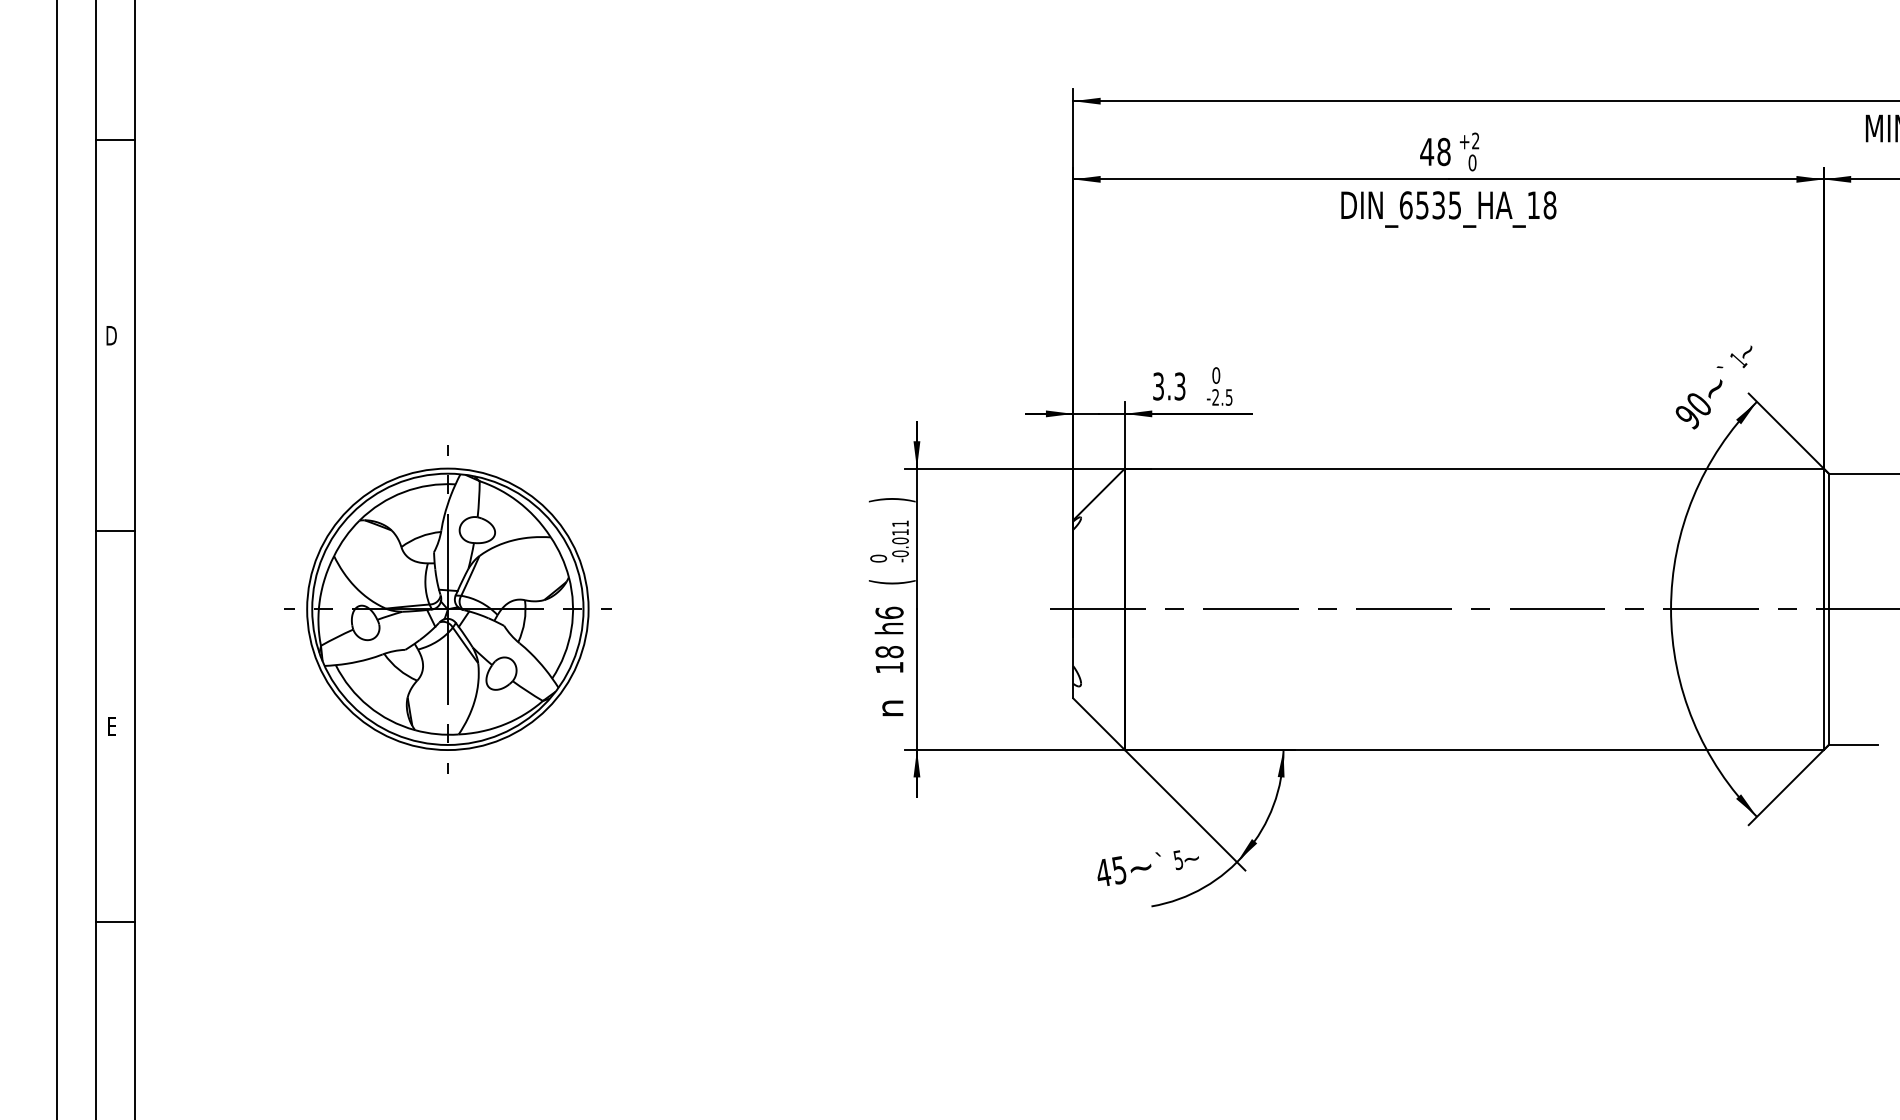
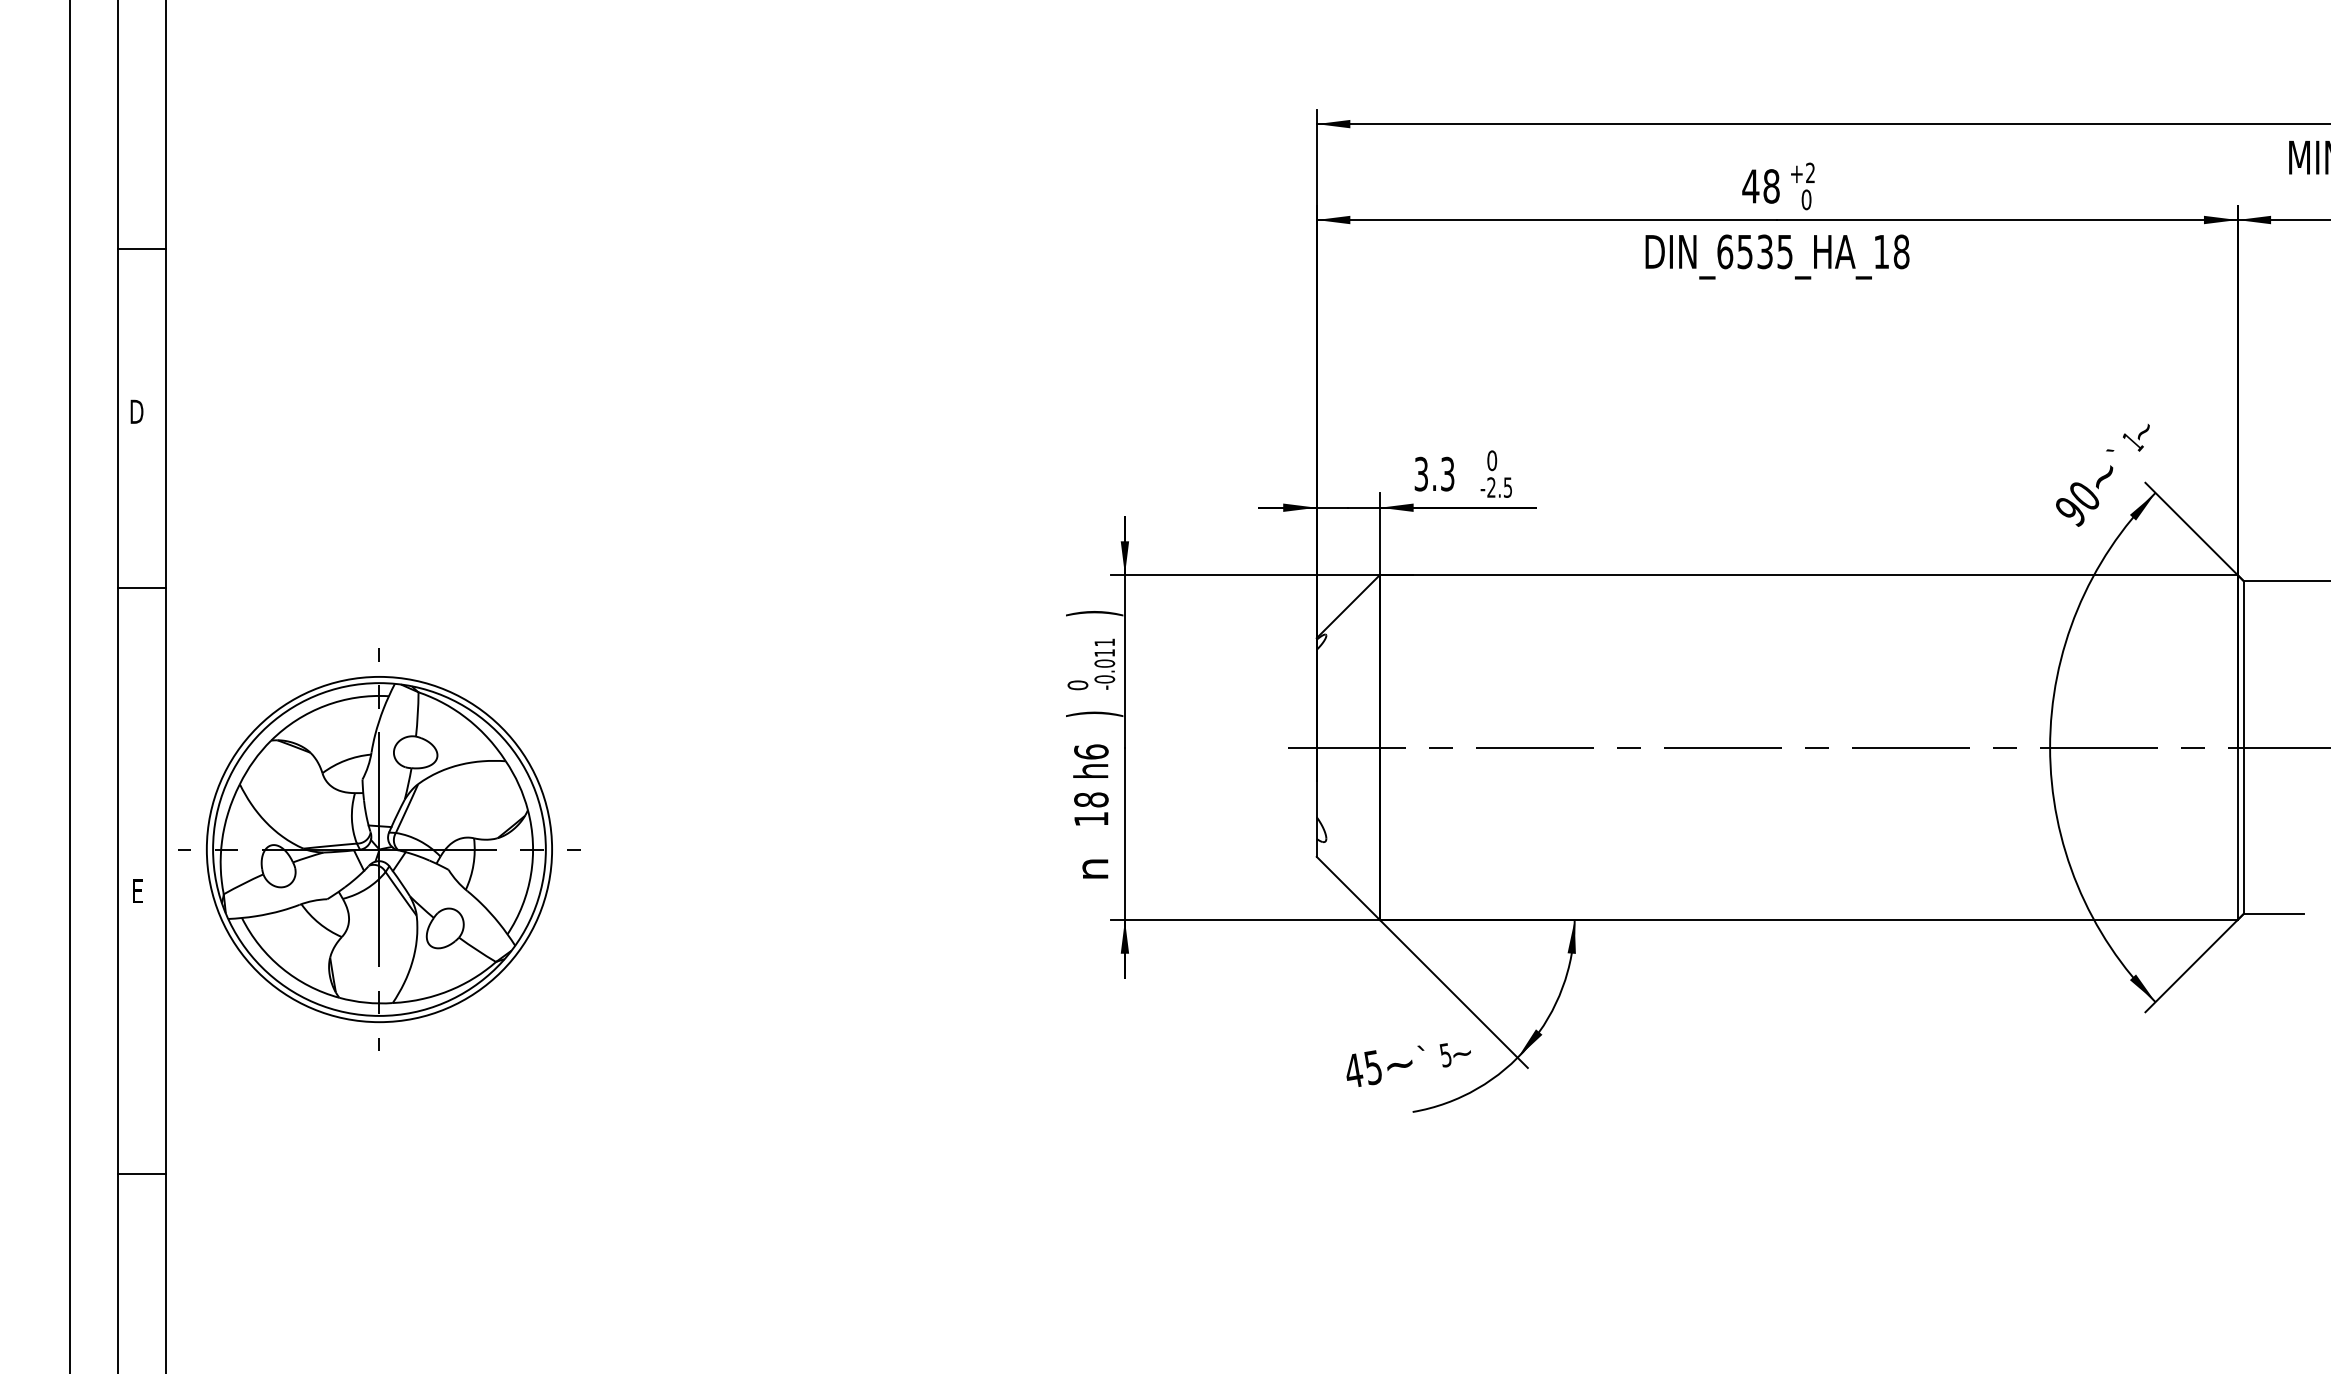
line: (115, 140) -> (141, 249), moved
line: (115, 531) -> (141, 587), moved
text: (892, 582) -> (1094, 714), ( -> )
part: (447, 609) -> (379, 849), moved
line: (115, 922) -> (141, 1174), moved

